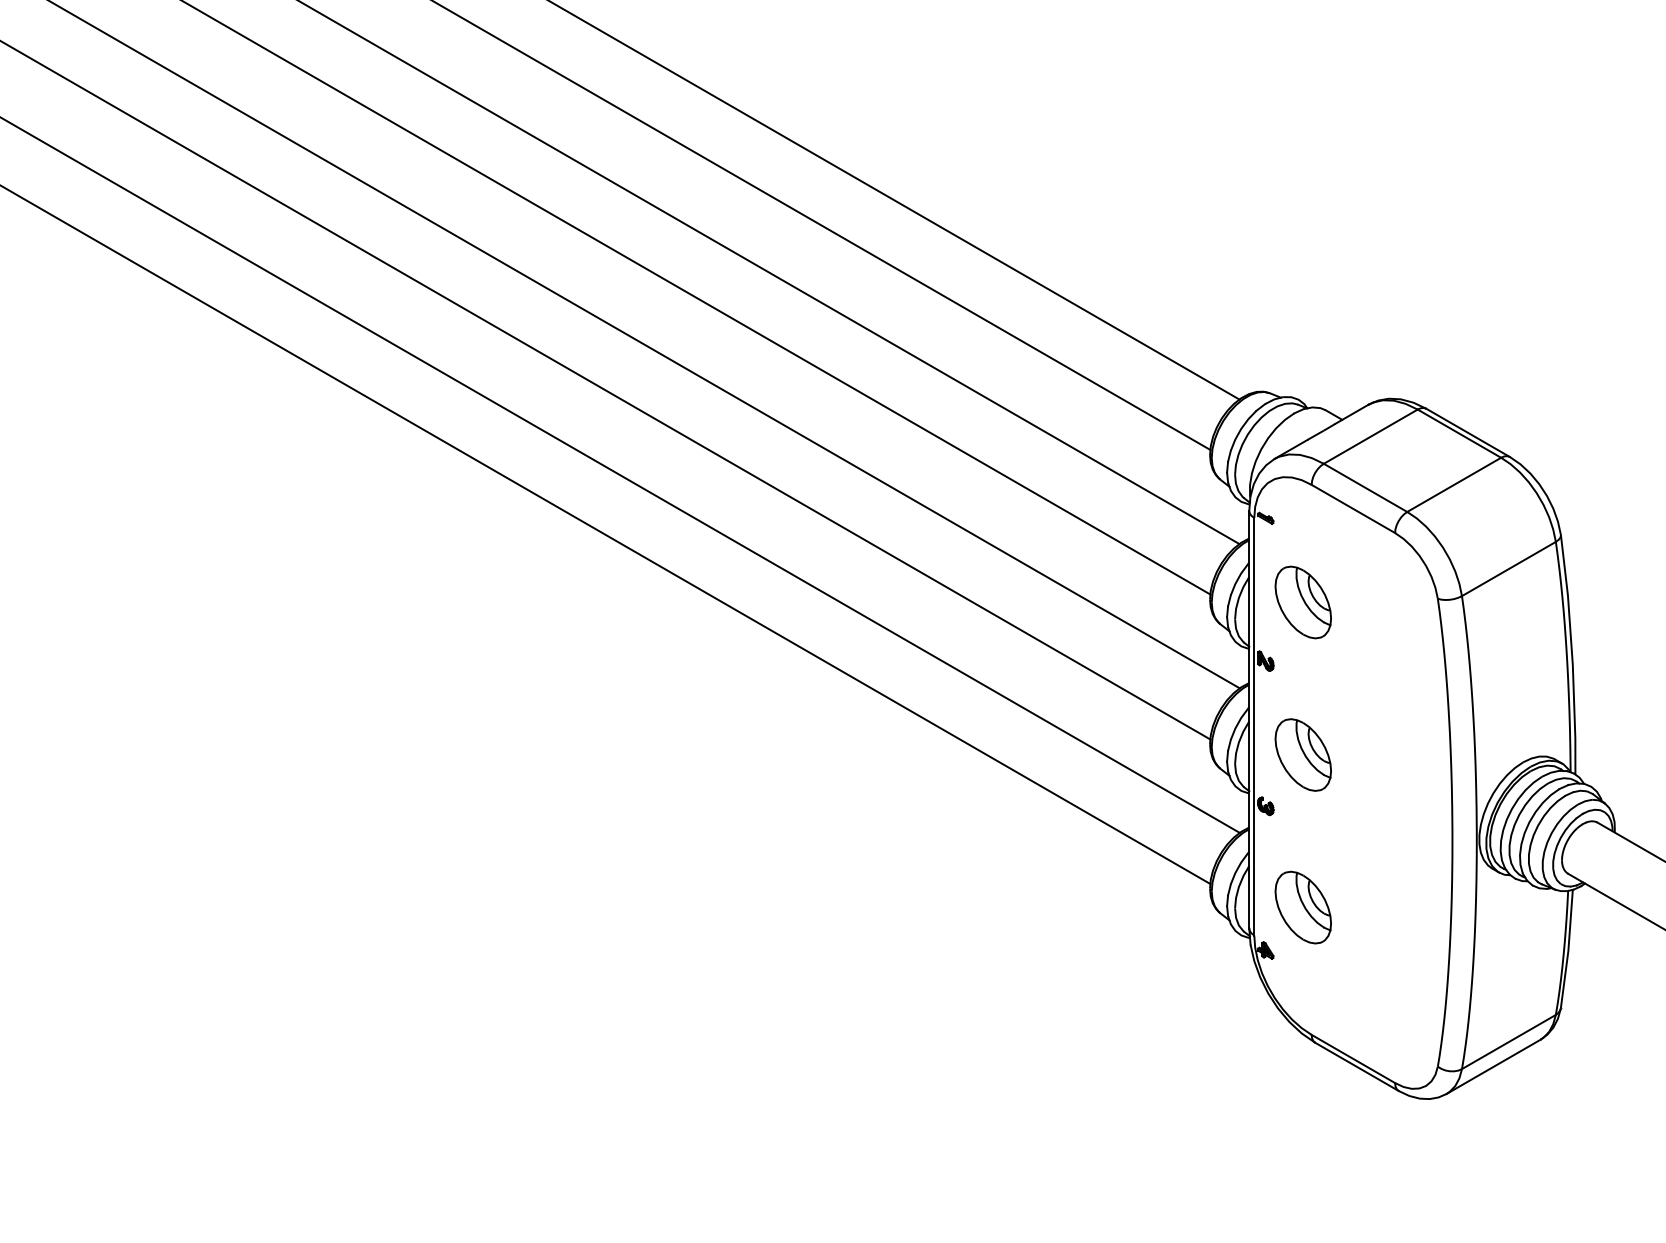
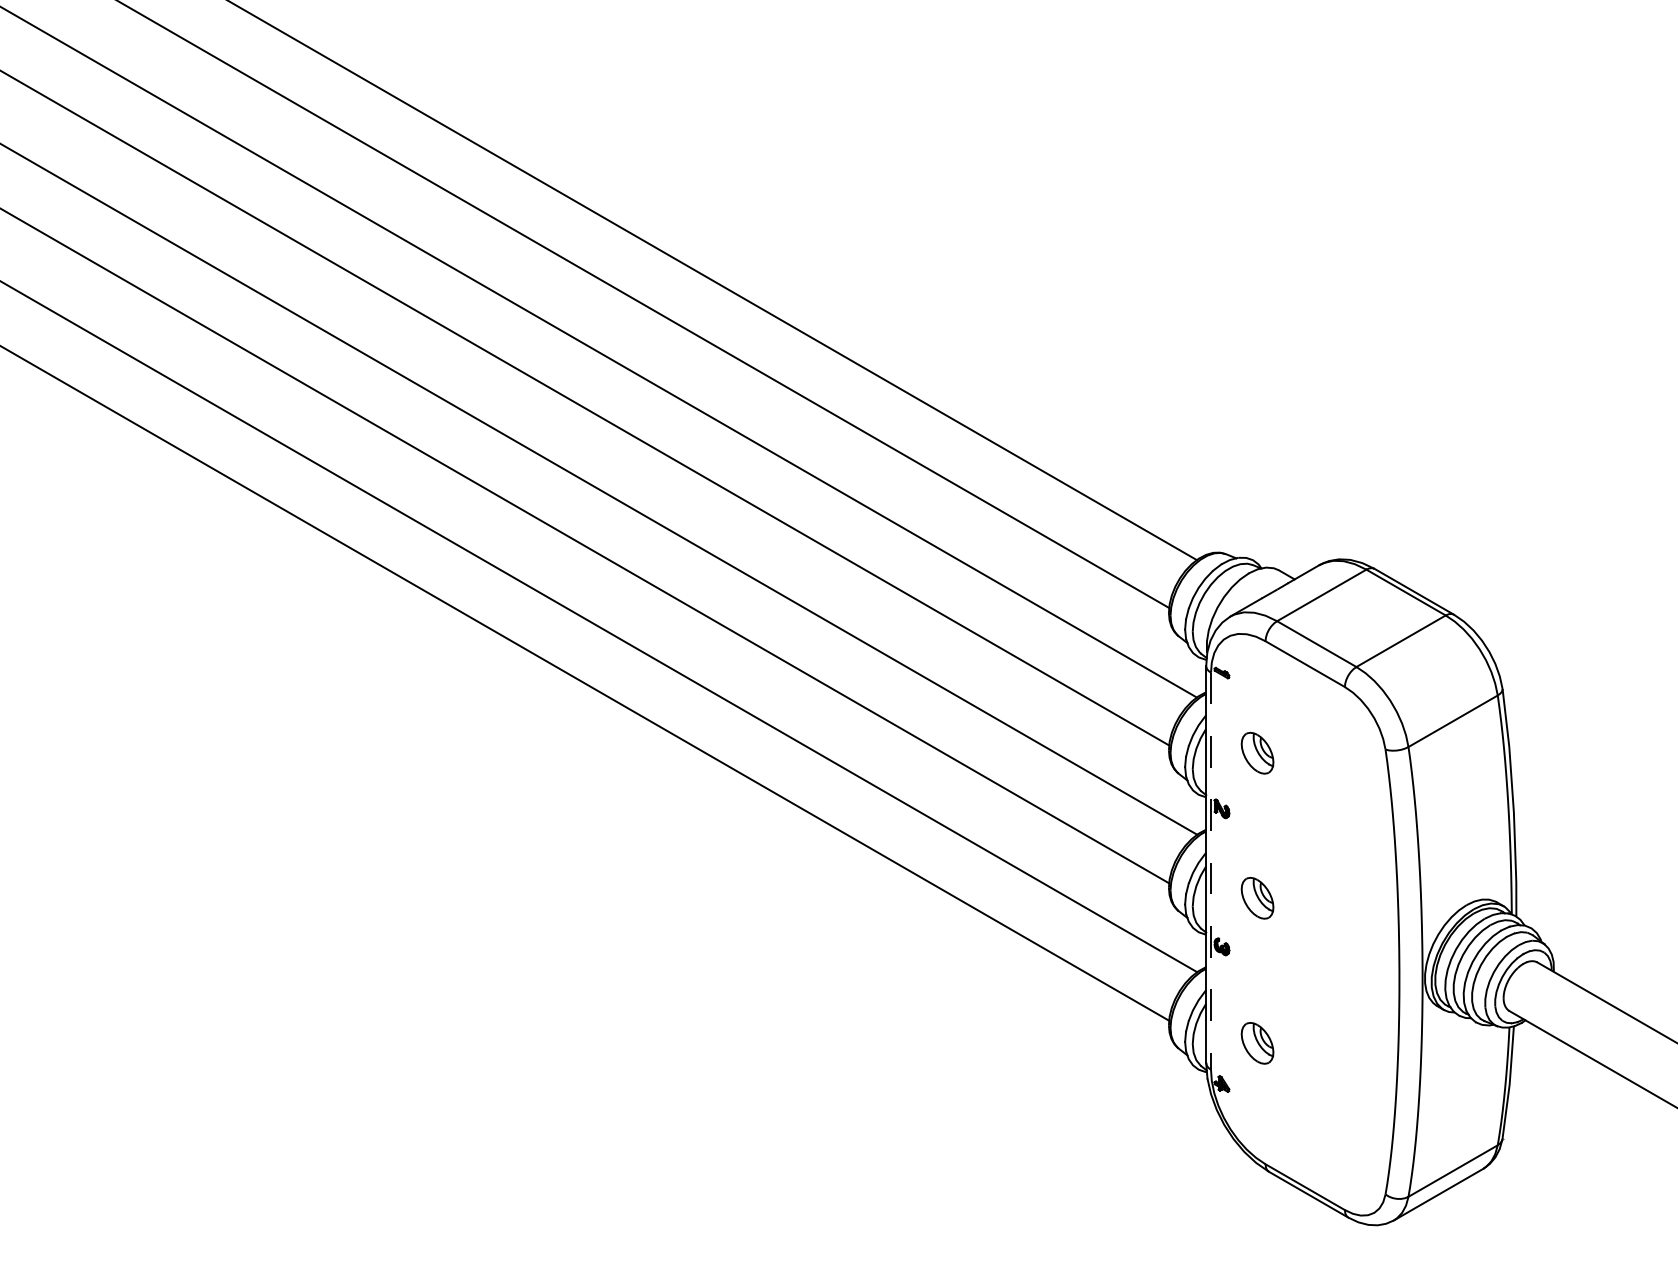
part: (1303, 602) -> (1257, 753), size x0.6
line: (1254, 727) -> (1211, 871), solid -> dashed
part: (1303, 755) -> (1257, 898), size x0.6
part: (1303, 907) -> (1257, 1043), size x0.6

